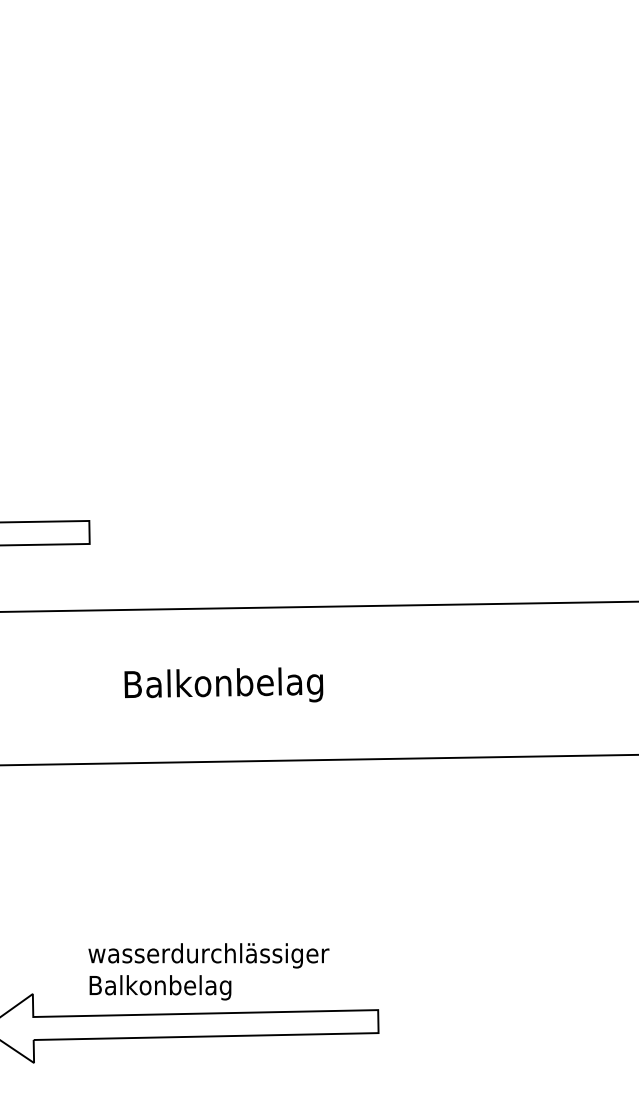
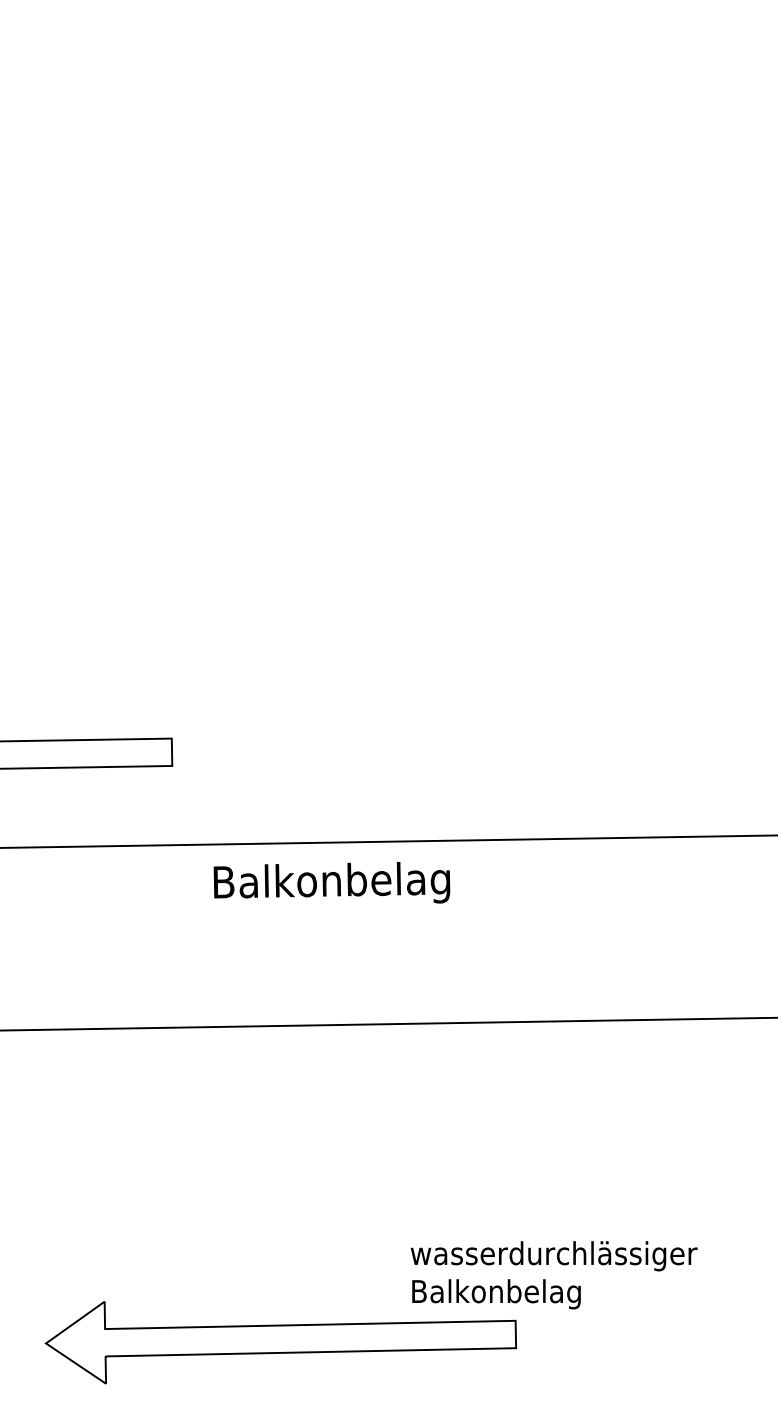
text: (223, 684) -> (331, 882), moved
text: (208, 972) -> (553, 1275), moved

